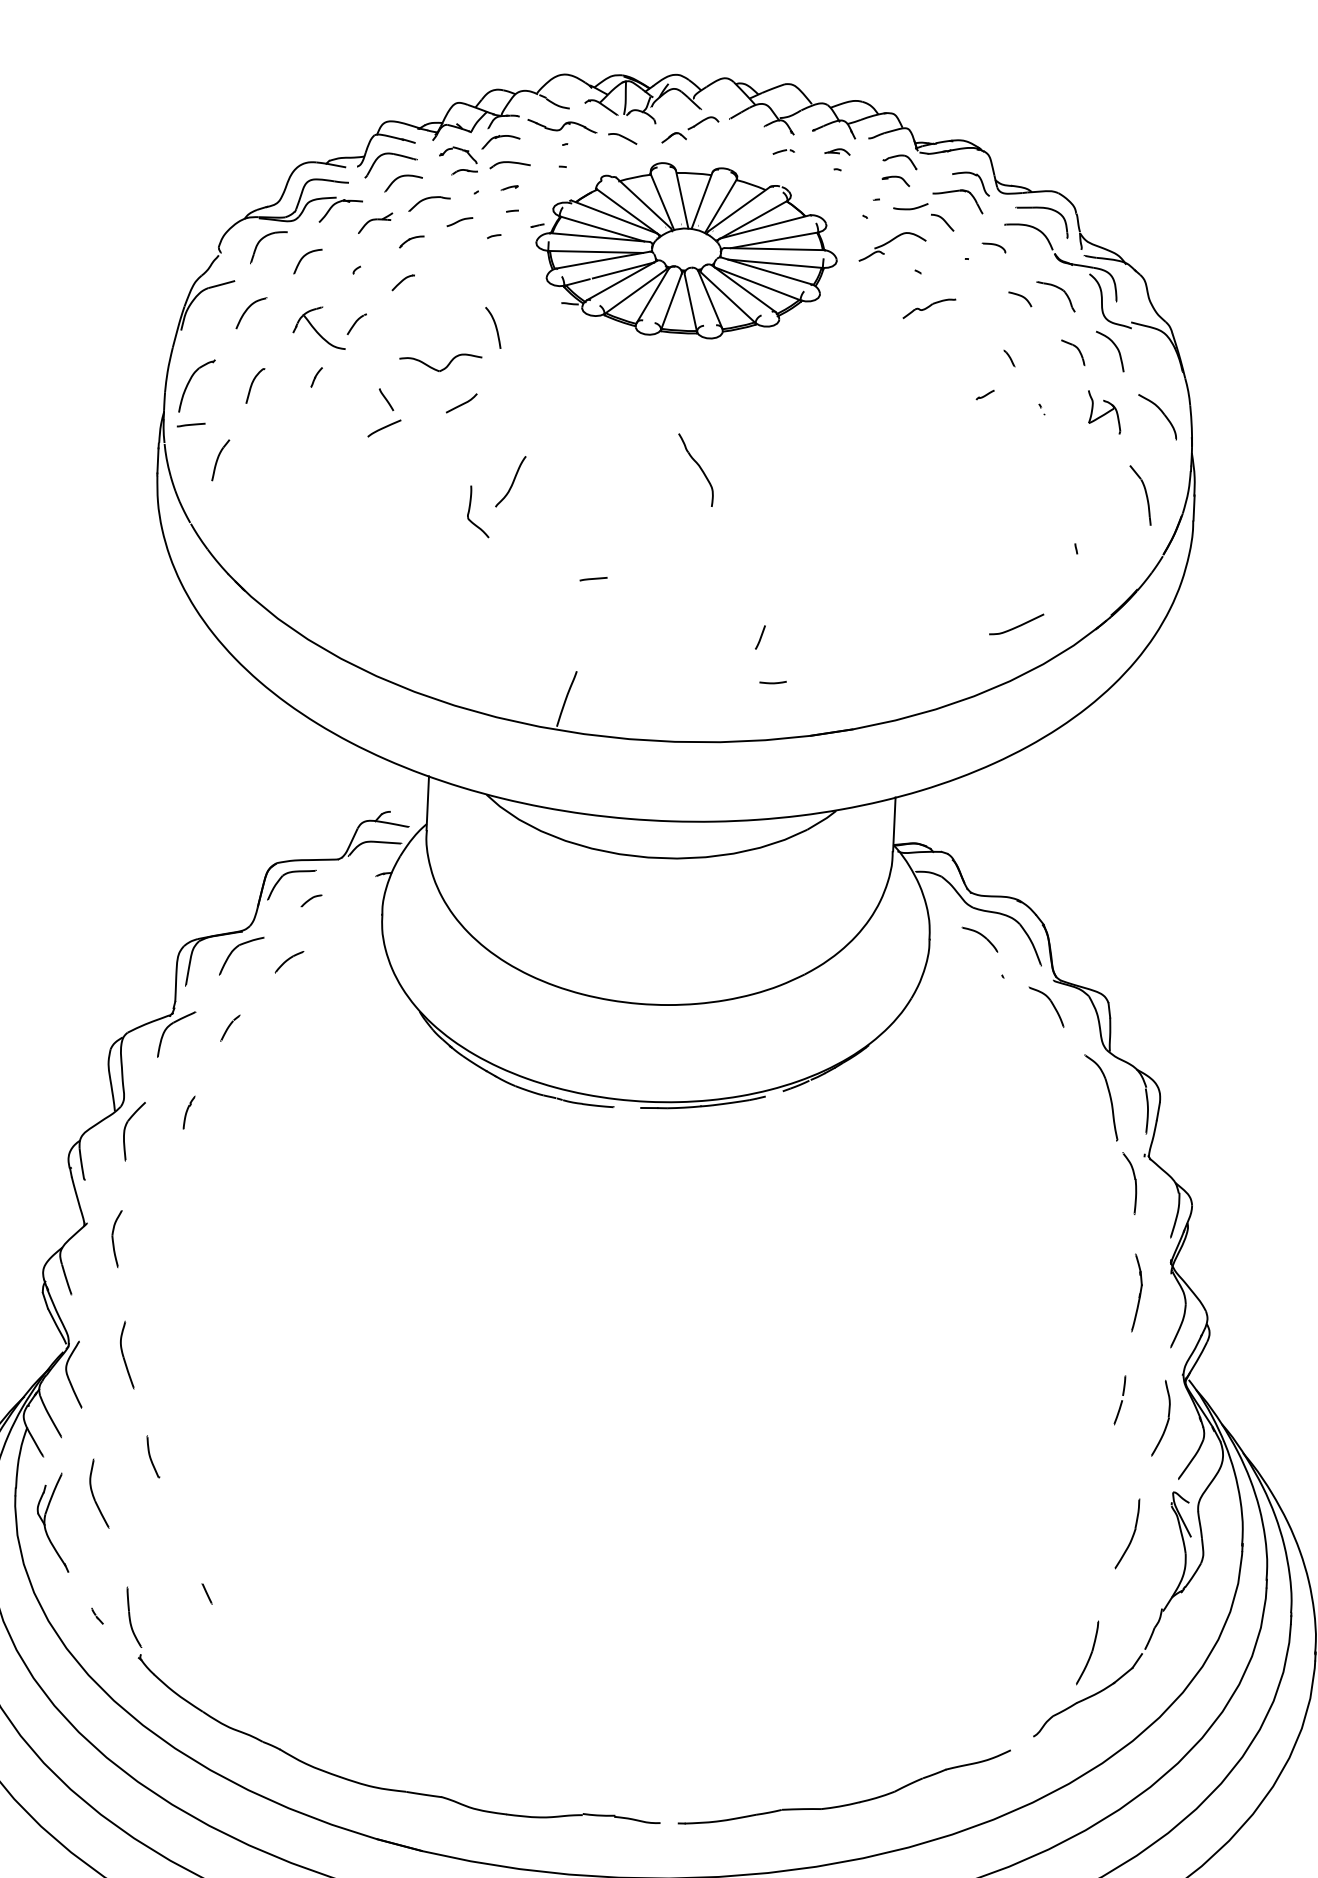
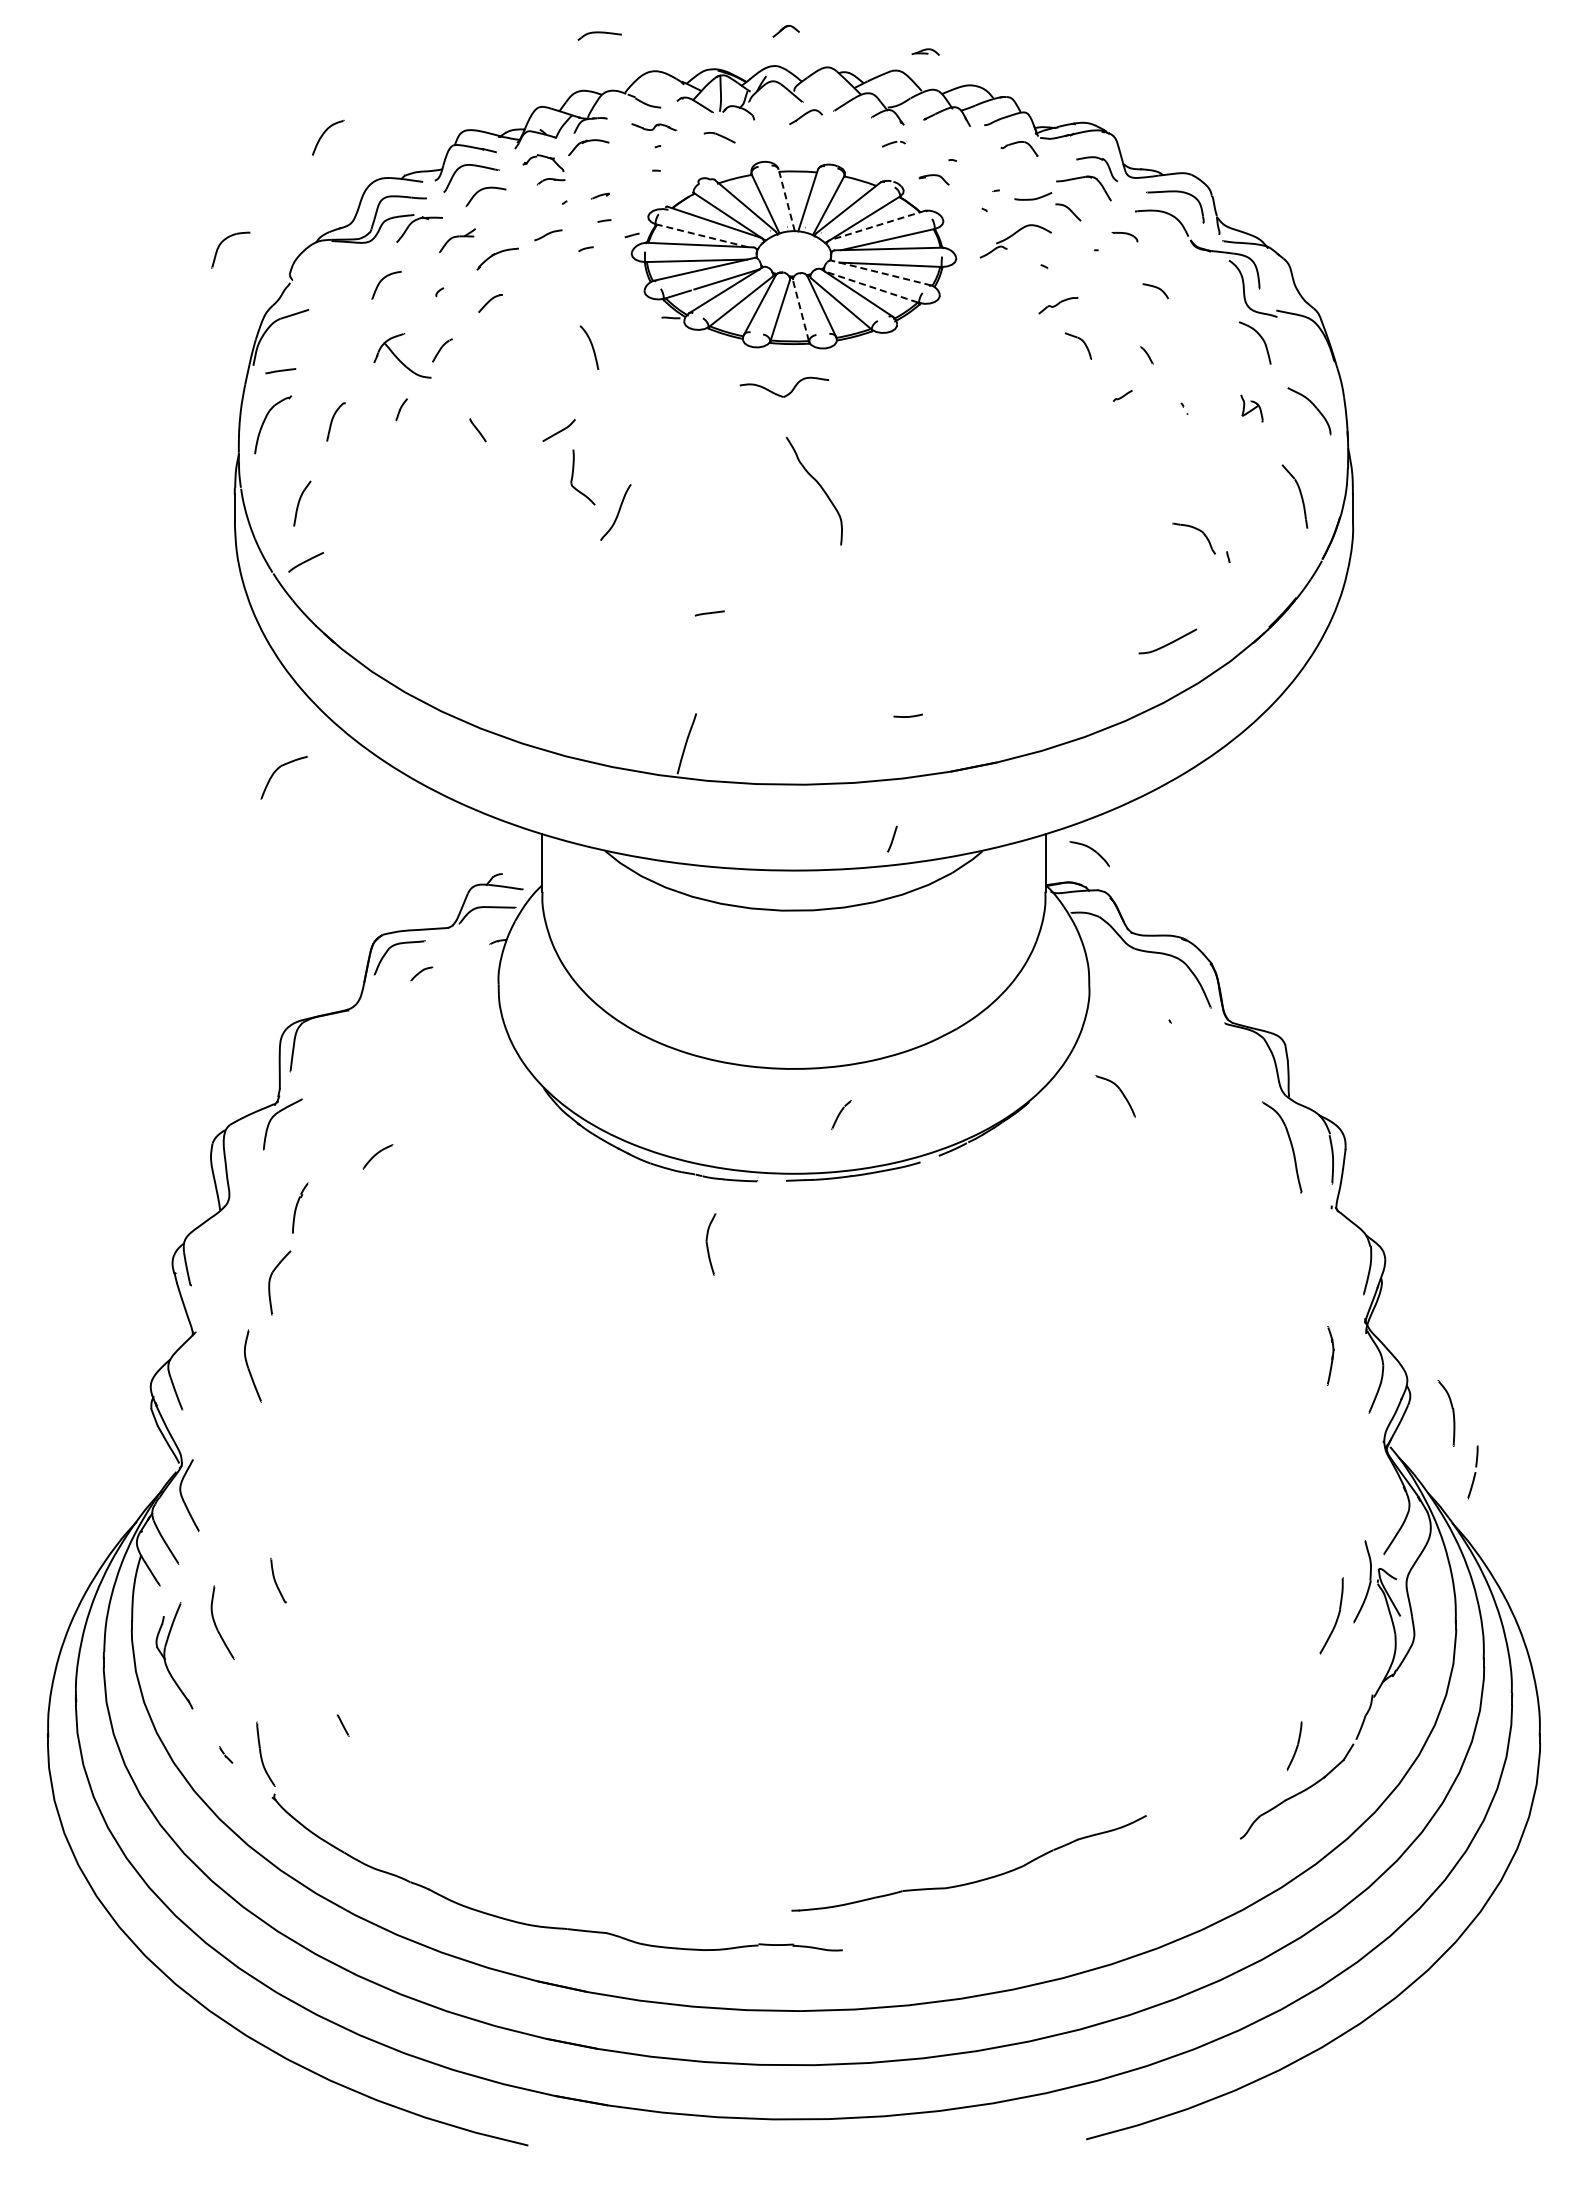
part: (562, 126) -> (654, 127), size x0.6
part: (673, 138) -> (785, 31), moved
part: (837, 151) -> (925, 51), moved
part: (509, 165) -> (599, 35), moved
part: (895, 180) -> (933, 179), moved
line: (681, 199) -> (786, 200), solid -> dashed
part: (429, 204) -> (514, 217), removed
line: (765, 226) -> (877, 225), solid -> dashed
line: (602, 228) -> (702, 235), solid -> dashed
part: (263, 239) -> (224, 241), moved
part: (411, 241) -> (497, 258), size x1.6
line: (766, 270) -> (881, 272), solid -> dashed
line: (757, 284) -> (871, 287), solid -> dashed
part: (1059, 289) -> (1197, 530), moved
line: (690, 302) -> (800, 310), solid -> dashed
part: (929, 308) -> (1058, 305), size x0.7
part: (251, 313) -> (328, 137), moved
part: (1072, 352) -> (1077, 345), moved
part: (446, 366) -> (790, 391), moved
part: (1103, 412) -> (1251, 408), size x0.6
line: (190, 425) -> (280, 371), moved
line: (384, 428) -> (306, 562), moved
part: (695, 469) -> (814, 490), size x1.4
part: (470, 511) -> (573, 477), moved
line: (760, 636) -> (892, 838), moved
part: (979, 940) -> (1089, 854), moved
part: (235, 949) -> (277, 770), moved
part: (289, 961) -> (377, 1156), moved
part: (1052, 1004) -> (1121, 1093), moved
part: (230, 1028) -> (841, 1115), moved
part: (189, 1112) -> (300, 1207), size x1.4
part: (126, 1127) -> (271, 1278), moved
part: (1129, 1183) -> (1446, 1413), moved
part: (115, 1238) -> (710, 1244), moved
part: (1137, 1292) -> (1330, 1355), size x0.7
part: (127, 1354) -> (252, 1365), moved
part: (1119, 1400) -> (1472, 1472), moved
part: (1167, 1418) -> (1369, 1581), moved
part: (1087, 1652) -> (1294, 1745), size x0.7
part: (846, 1803) -> (972, 1881), moved

